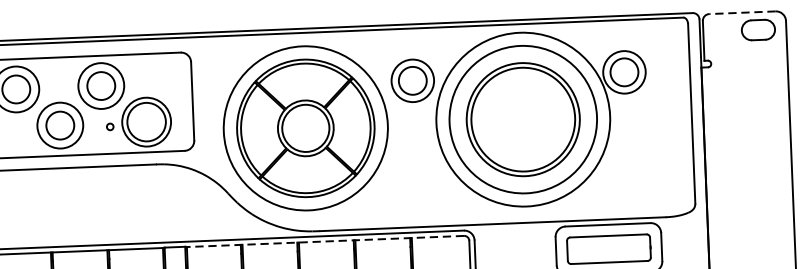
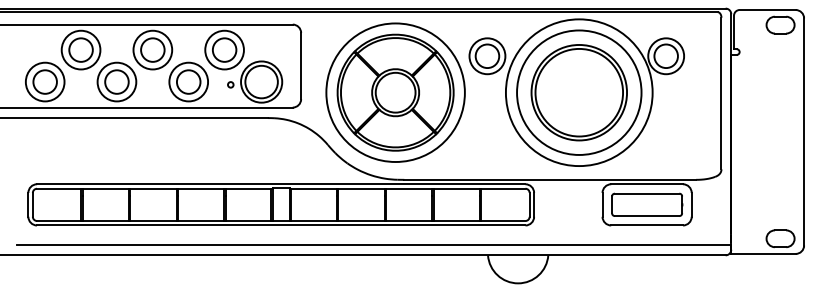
line: (742, 13) -> (767, 10), dashed -> solid
line: (324, 241) -> (407, 188), dashed -> solid

